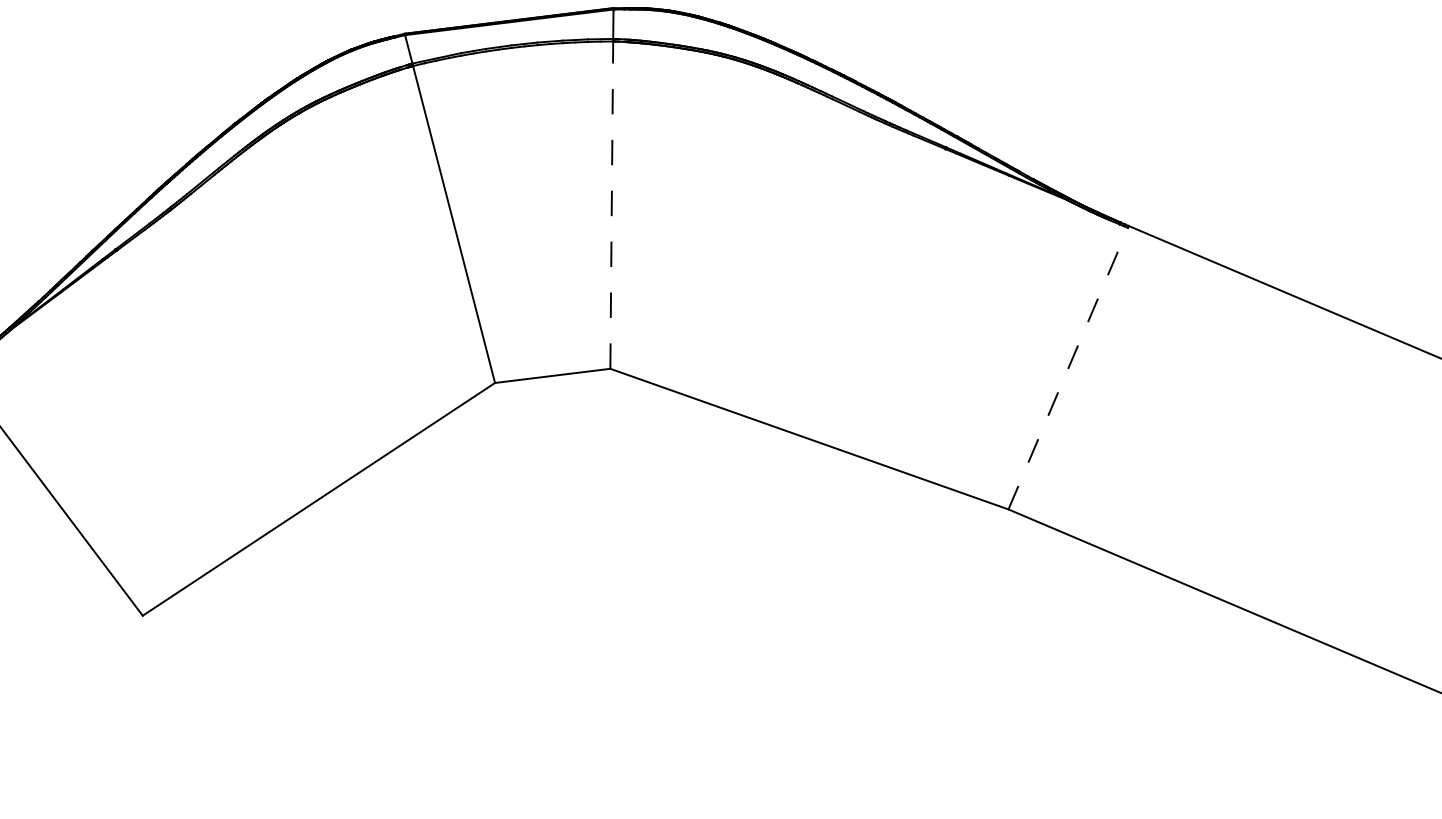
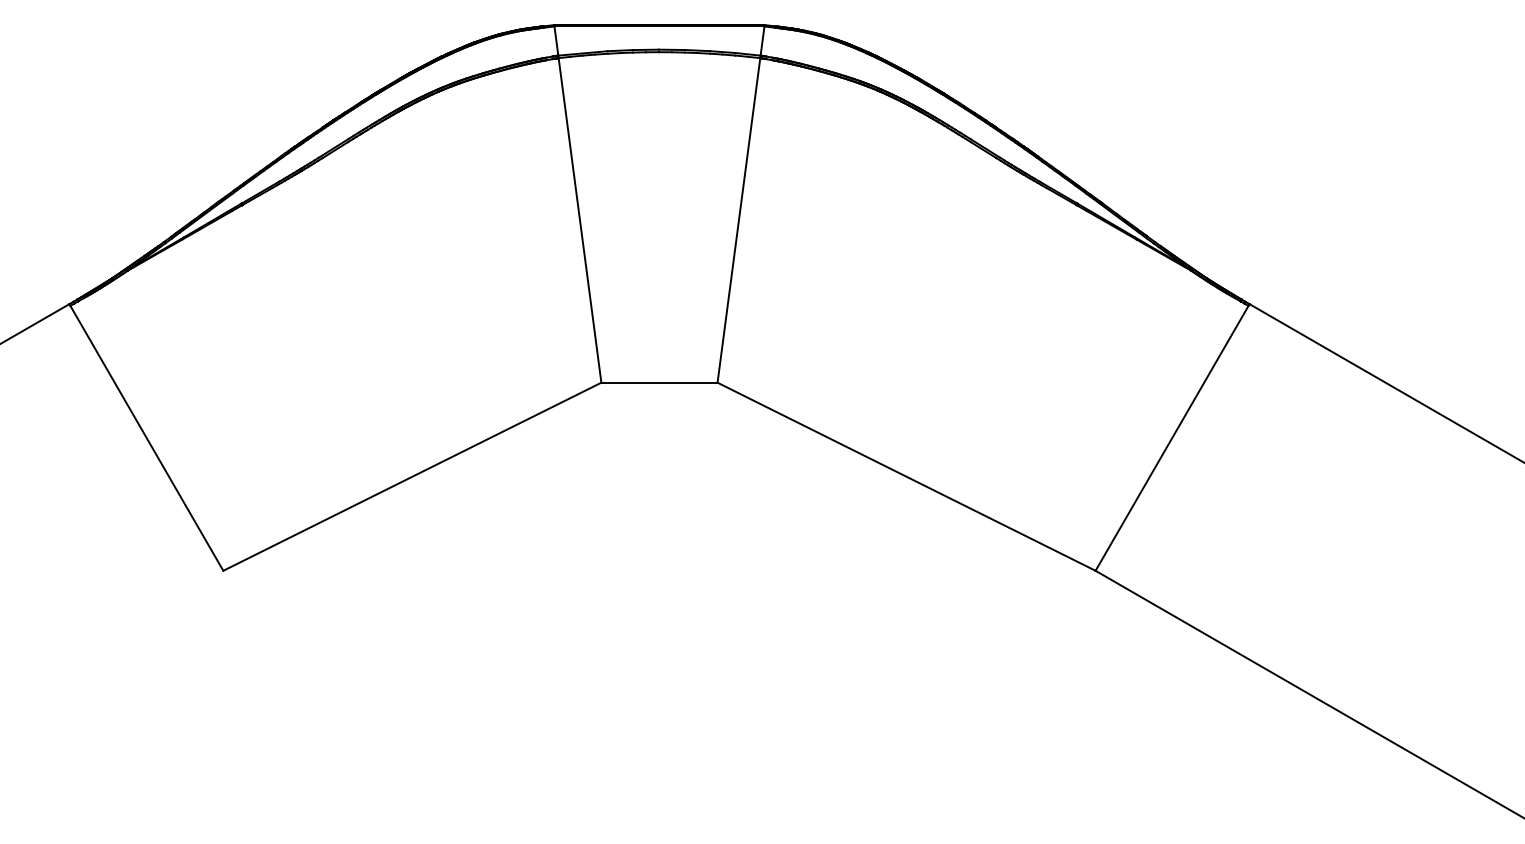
line: (611, 205) -> (738, 220), dashed -> solid
line: (1068, 368) -> (1172, 438), dashed -> solid

